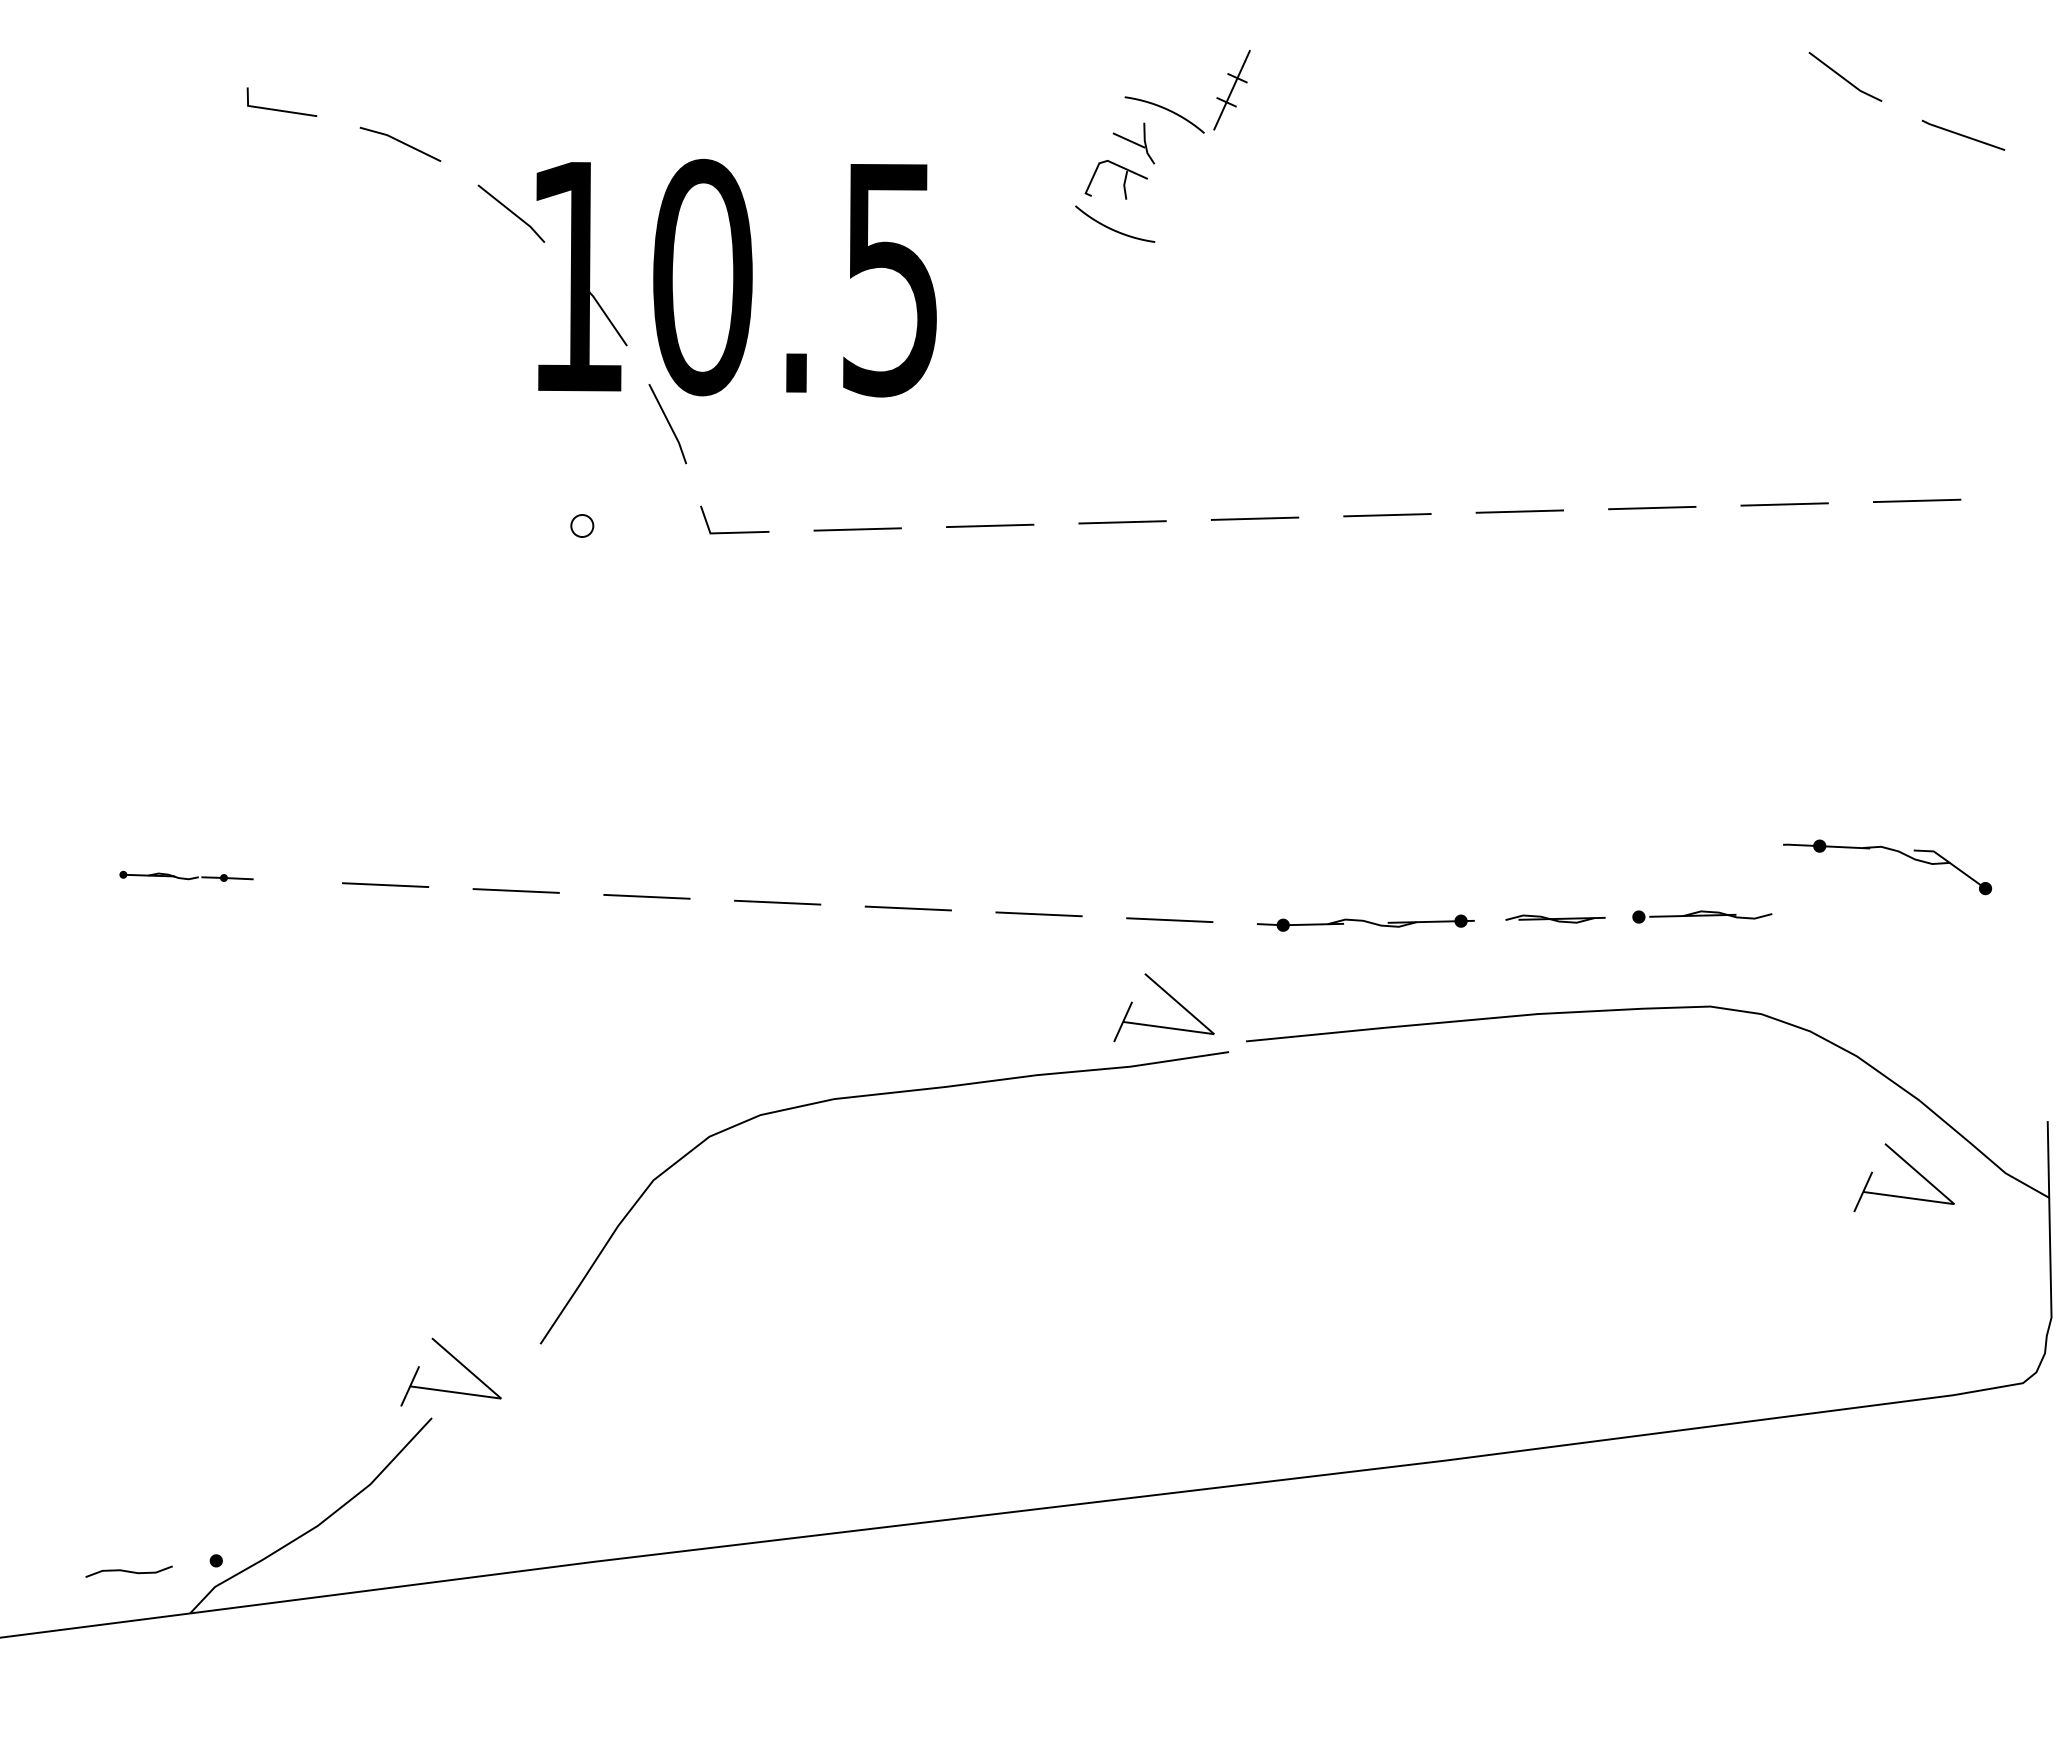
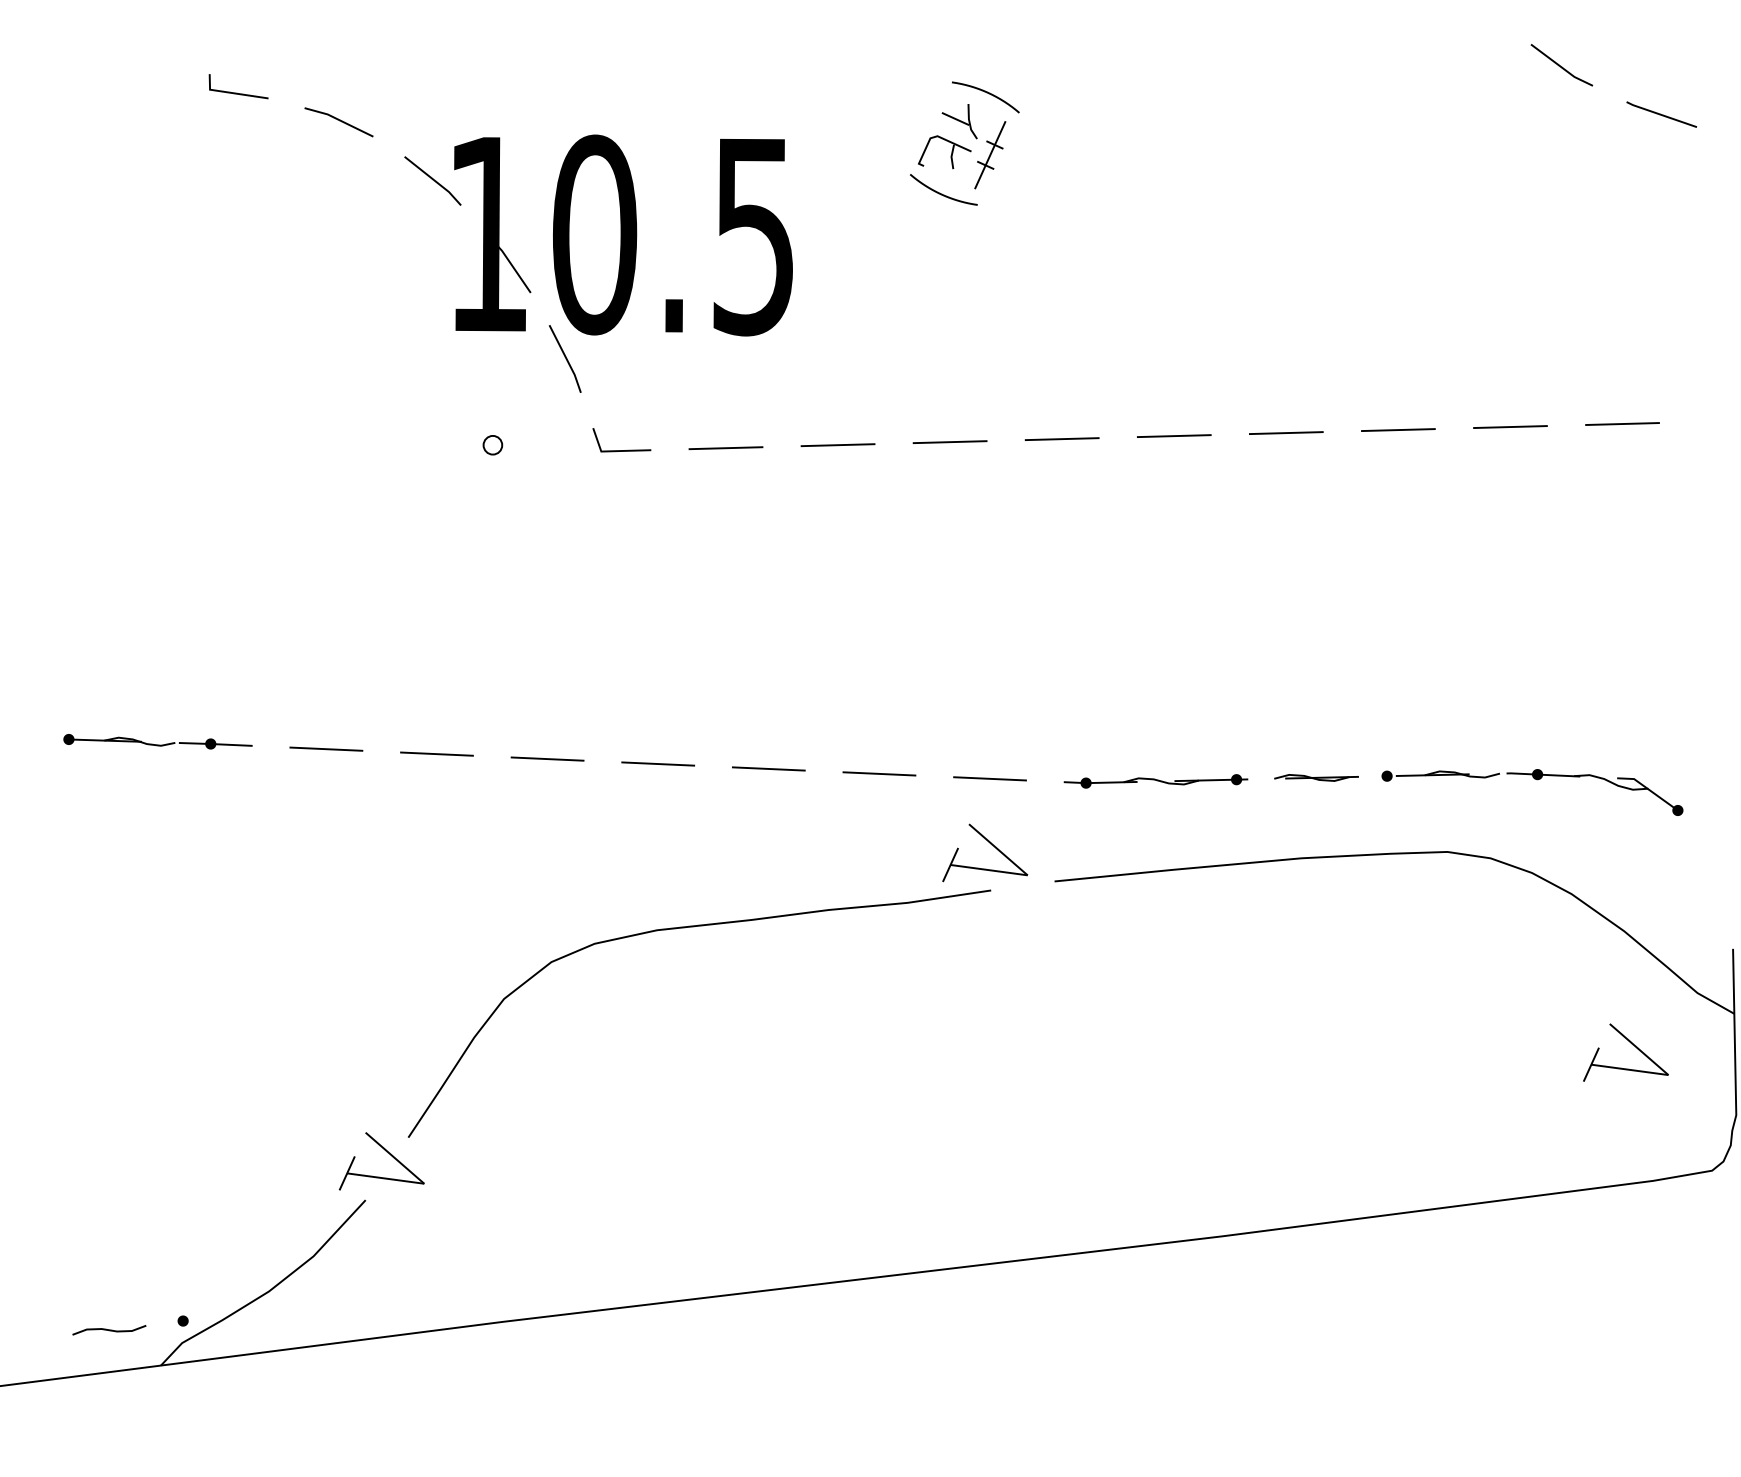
part: (1231, 90) -> (989, 155), moved
part: (1890, 850) -> (1597, 778), moved
part: (186, 876) -> (157, 741), size x1.67
curve: (870, 1096) -> (687, 928), moved
part: (1911, 1168) -> (1632, 1044), moved

